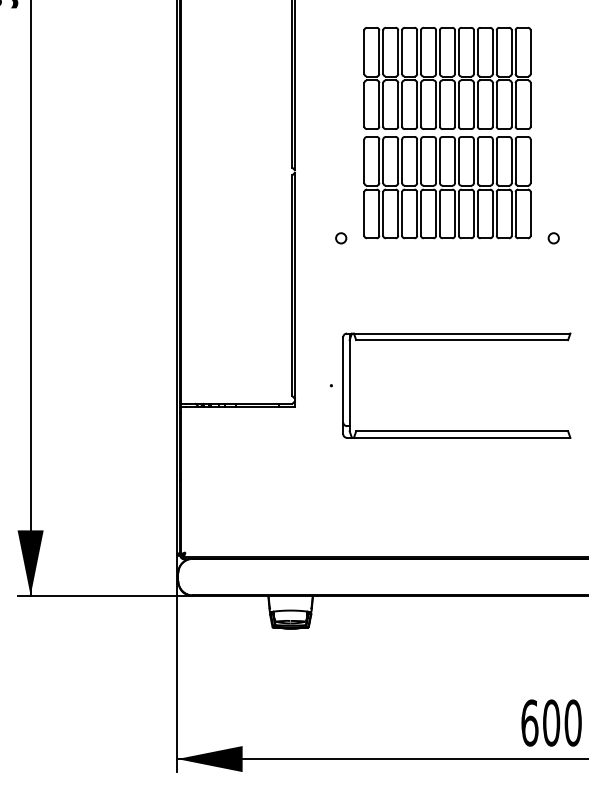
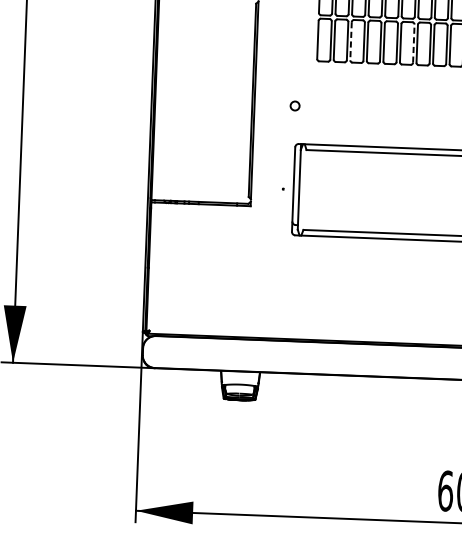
line: (402, 213) -> (351, 40), solid -> dashed
line: (473, 213) -> (413, 43), solid -> dashed
circle: (341, 238) -> (295, 106), moved

